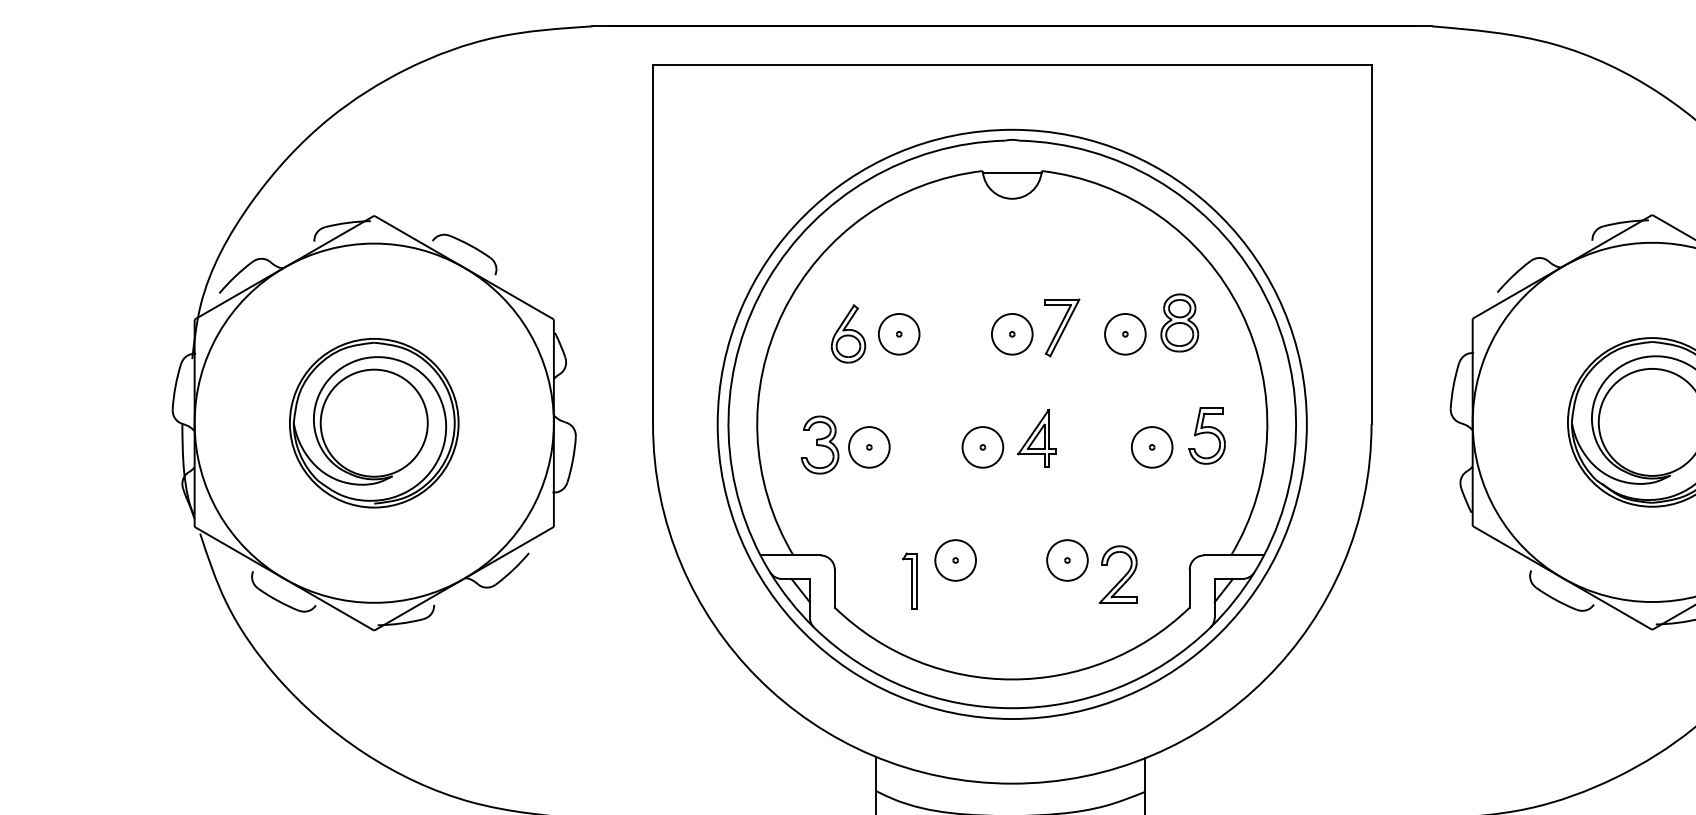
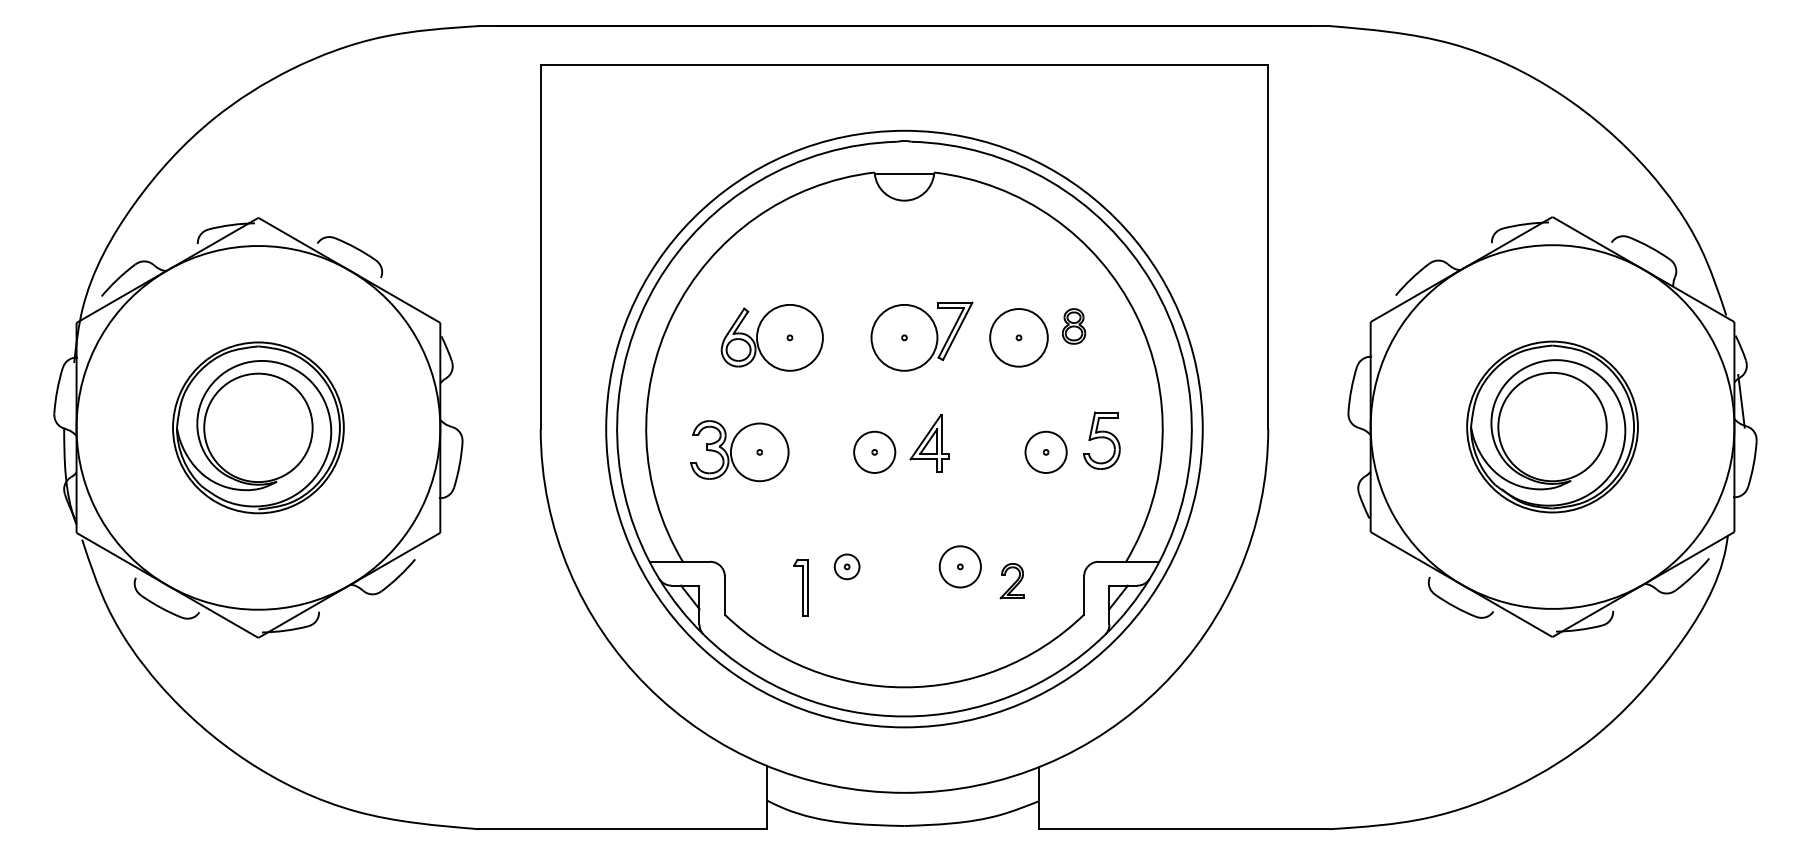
part: (1179, 323) -> (1073, 326), size x0.6
circle: (898, 333) -> (789, 337), size x1.6
circle: (1012, 333) -> (904, 337), size x1.6
circle: (1124, 333) -> (1018, 337), size x1.4
circle: (869, 446) -> (759, 451), size x1.4
circle: (955, 560) -> (846, 566), size x0.6
part: (1117, 573) -> (1011, 580), size x0.6

